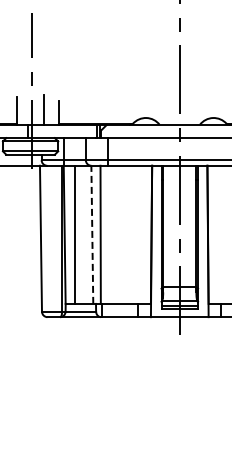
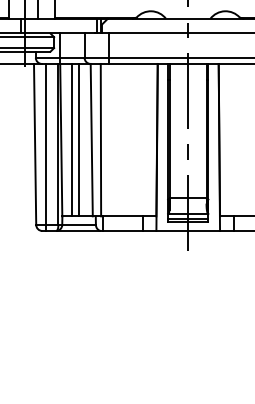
line: (80, 234) -> (78, 139), added
line: (92, 234) -> (91, 139), dashed -> solid
line: (51, 241) -> (46, 147), added

